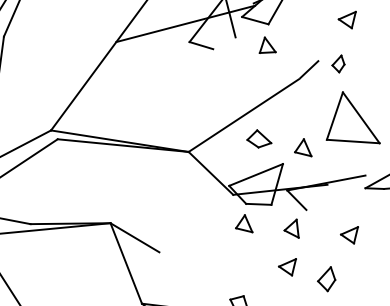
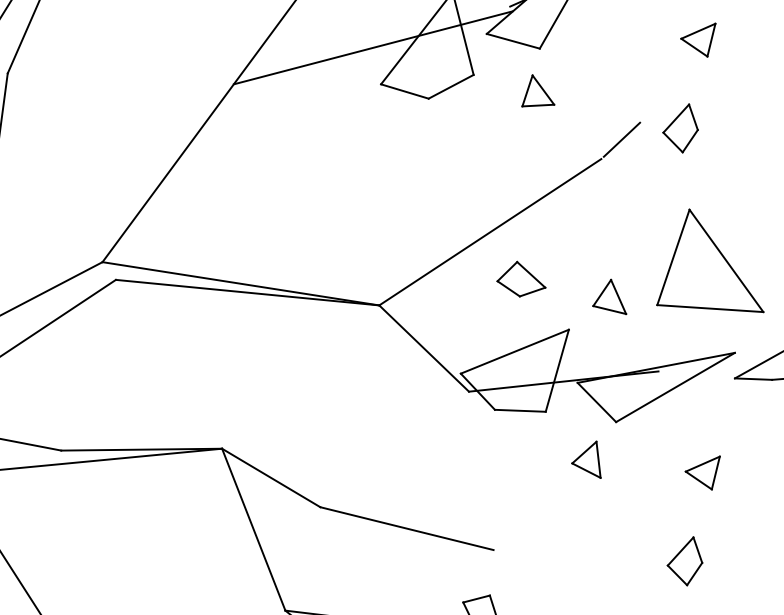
line: (224, 43) -> (451, 87), added
part: (338, 63) -> (680, 127), size x1.43
part: (352, 117) -> (708, 260), moved
line: (335, 192) -> (674, 386), added
part: (244, 223) -> (491, 449), removed
line: (202, 262) -> (407, 527), added
part: (287, 267) -> (578, 537), removed
part: (326, 279) -> (684, 561), moved

